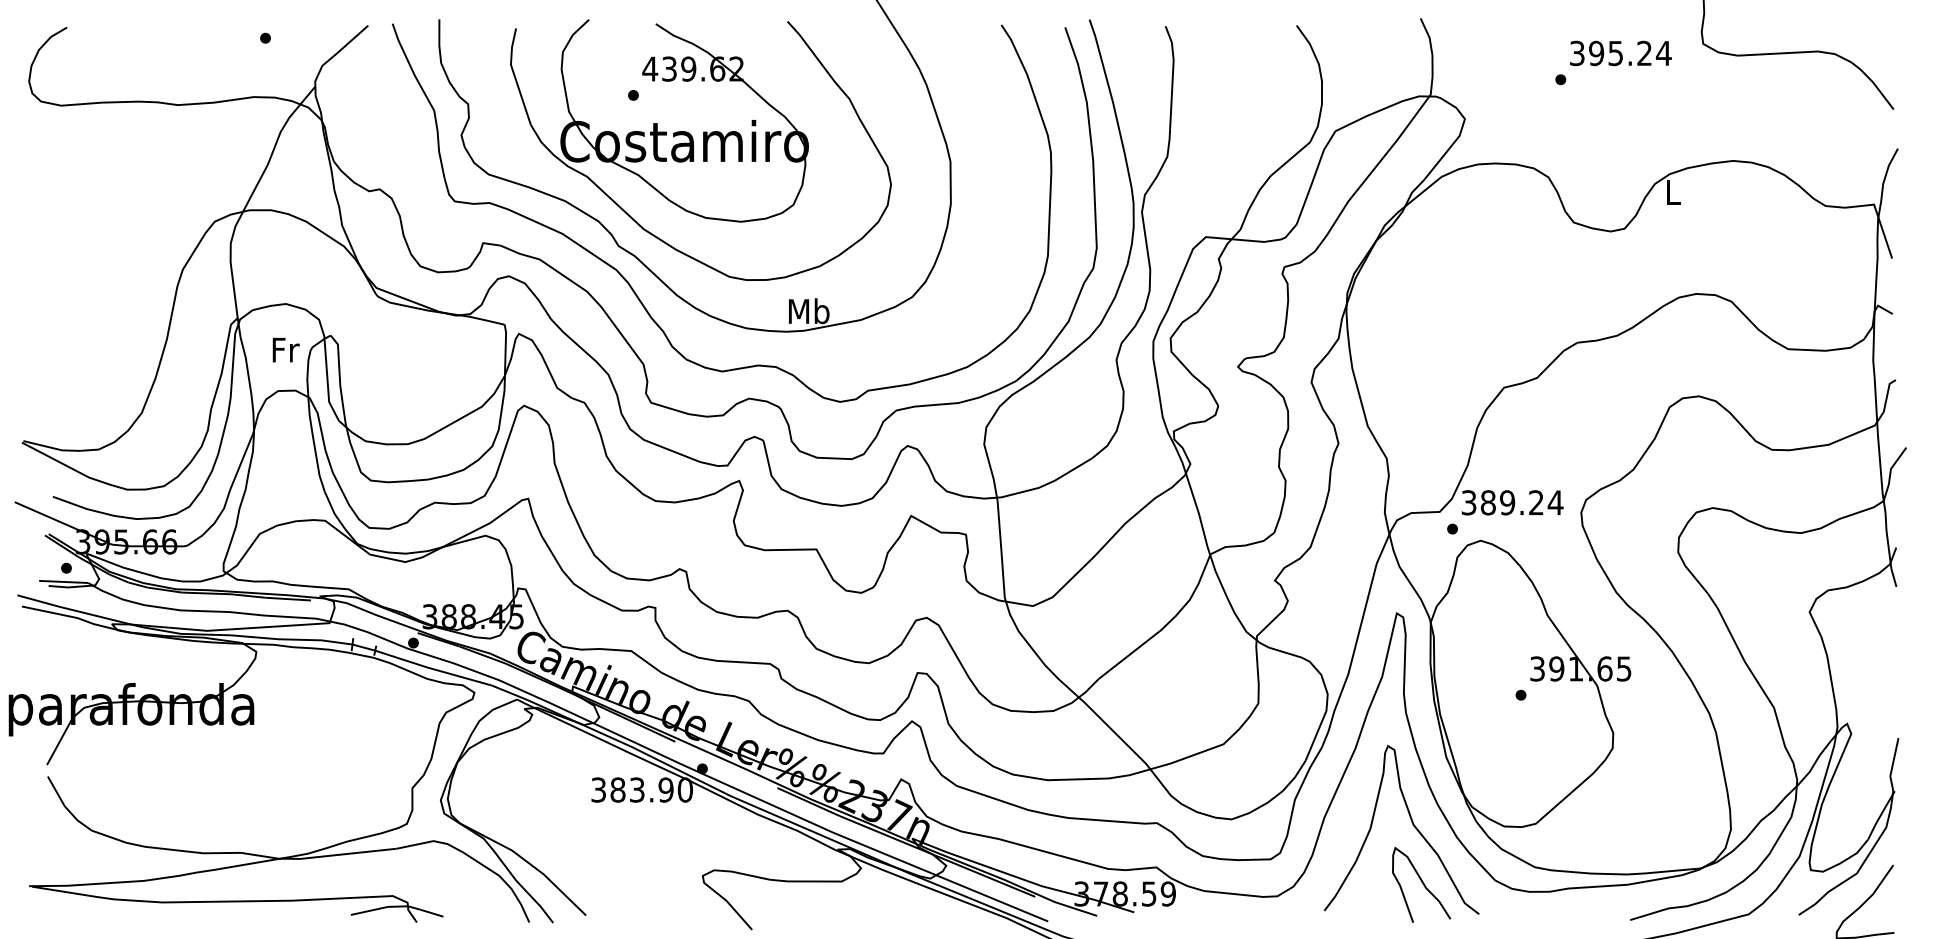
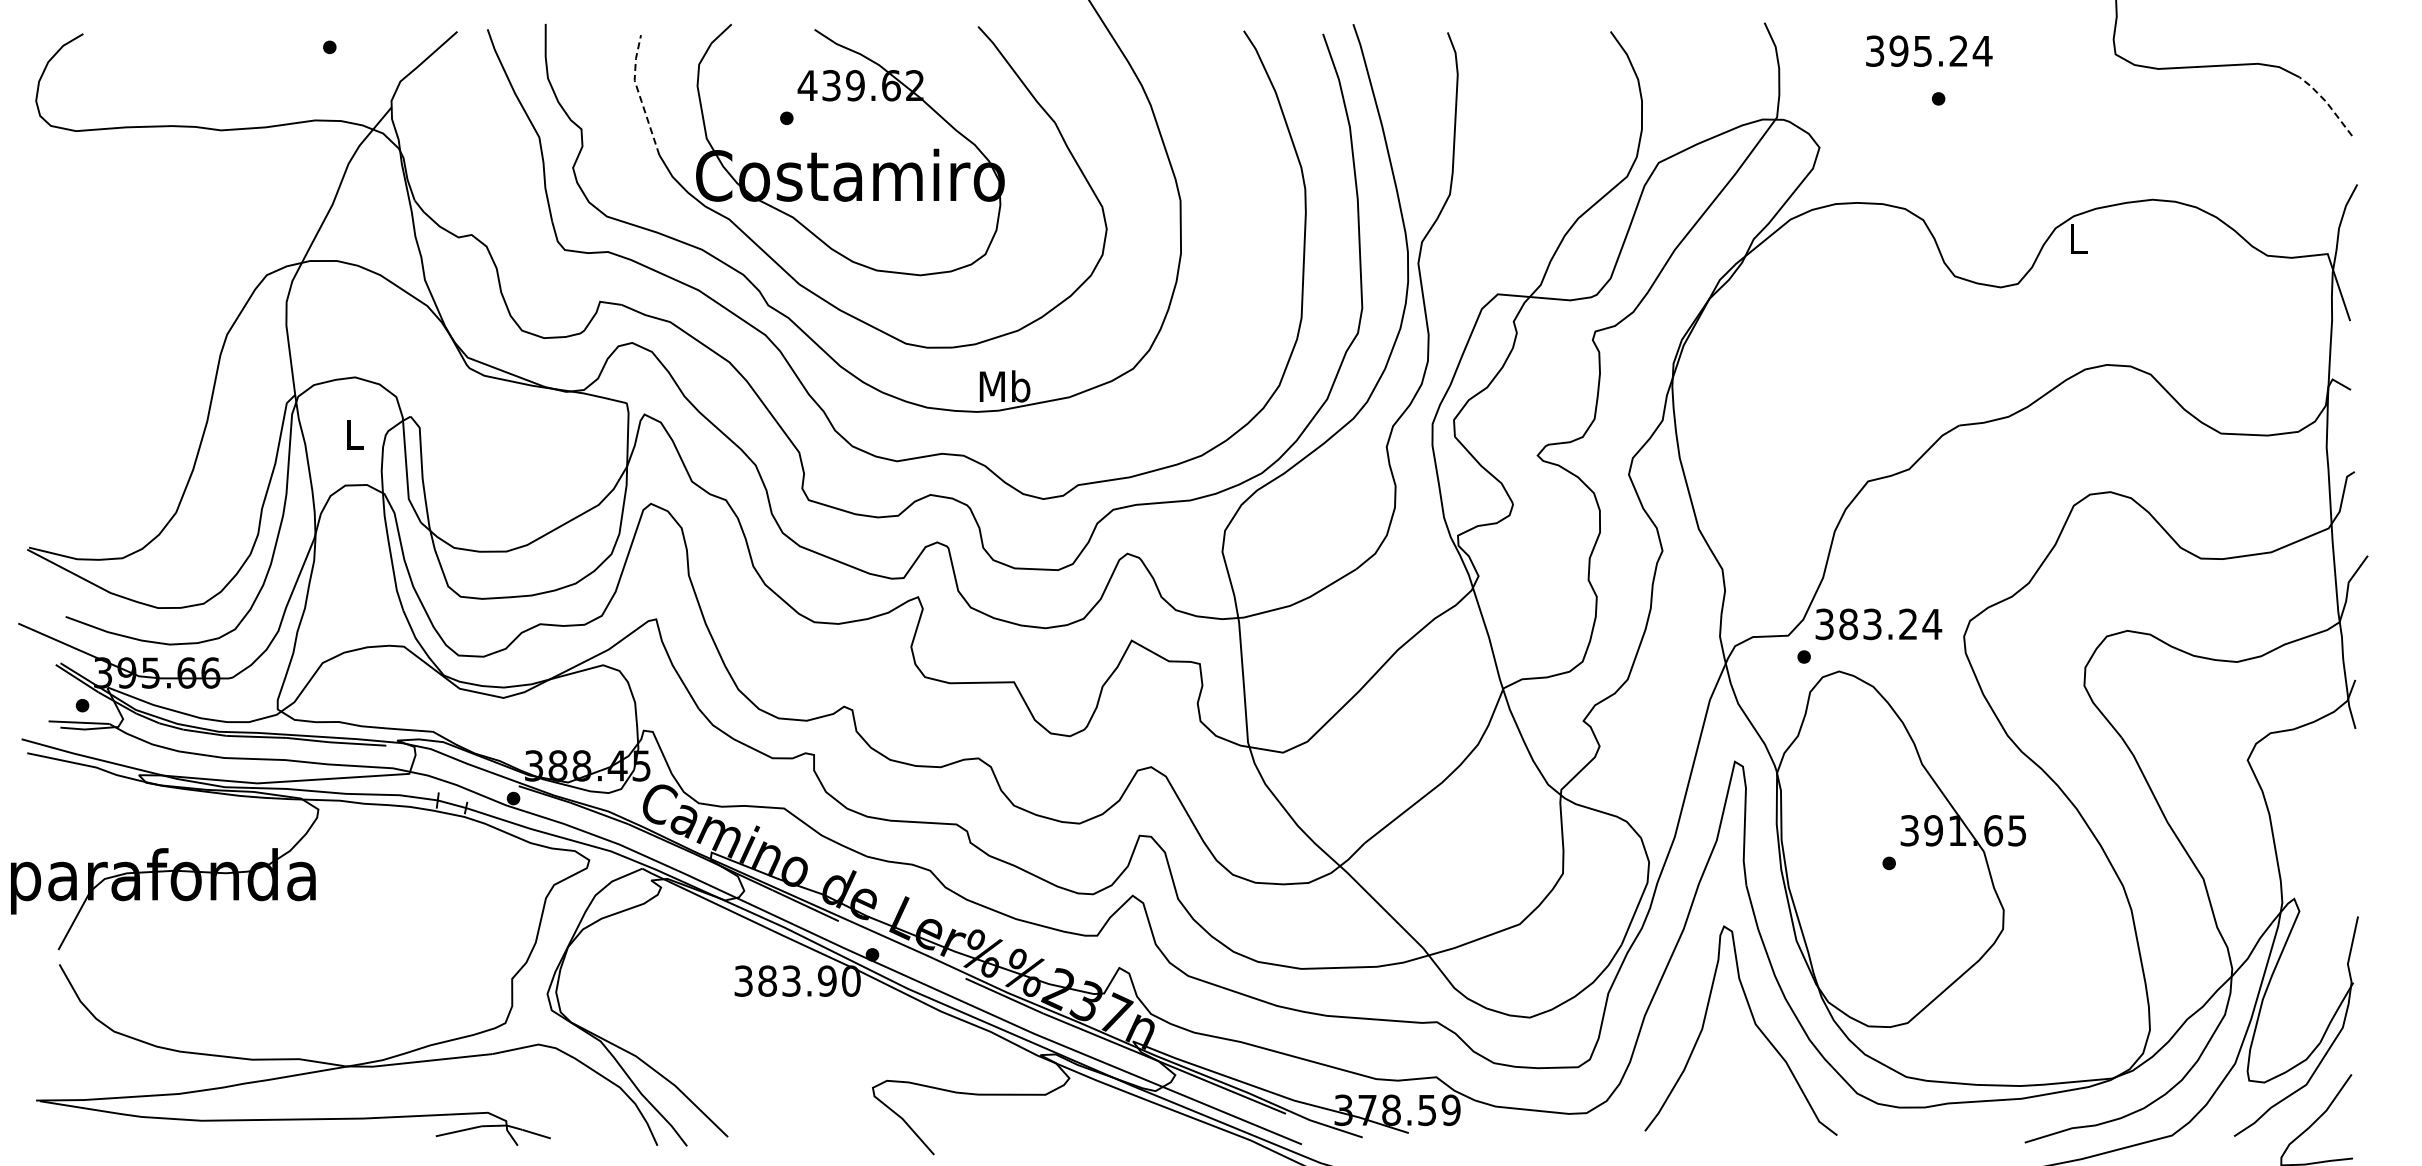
text: (1621, 52) -> (1929, 50), moved
line: (514, 76) -> (639, 94), solid -> dashed
line: (1873, 83) -> (2327, 103), solid -> dashed
text: (286, 349) -> (355, 434), Fr -> L
text: (1507, 502) -> (1872, 623), 389.24 -> 383.24
curve: (1423, 884) -> (1767, 1098), removed

